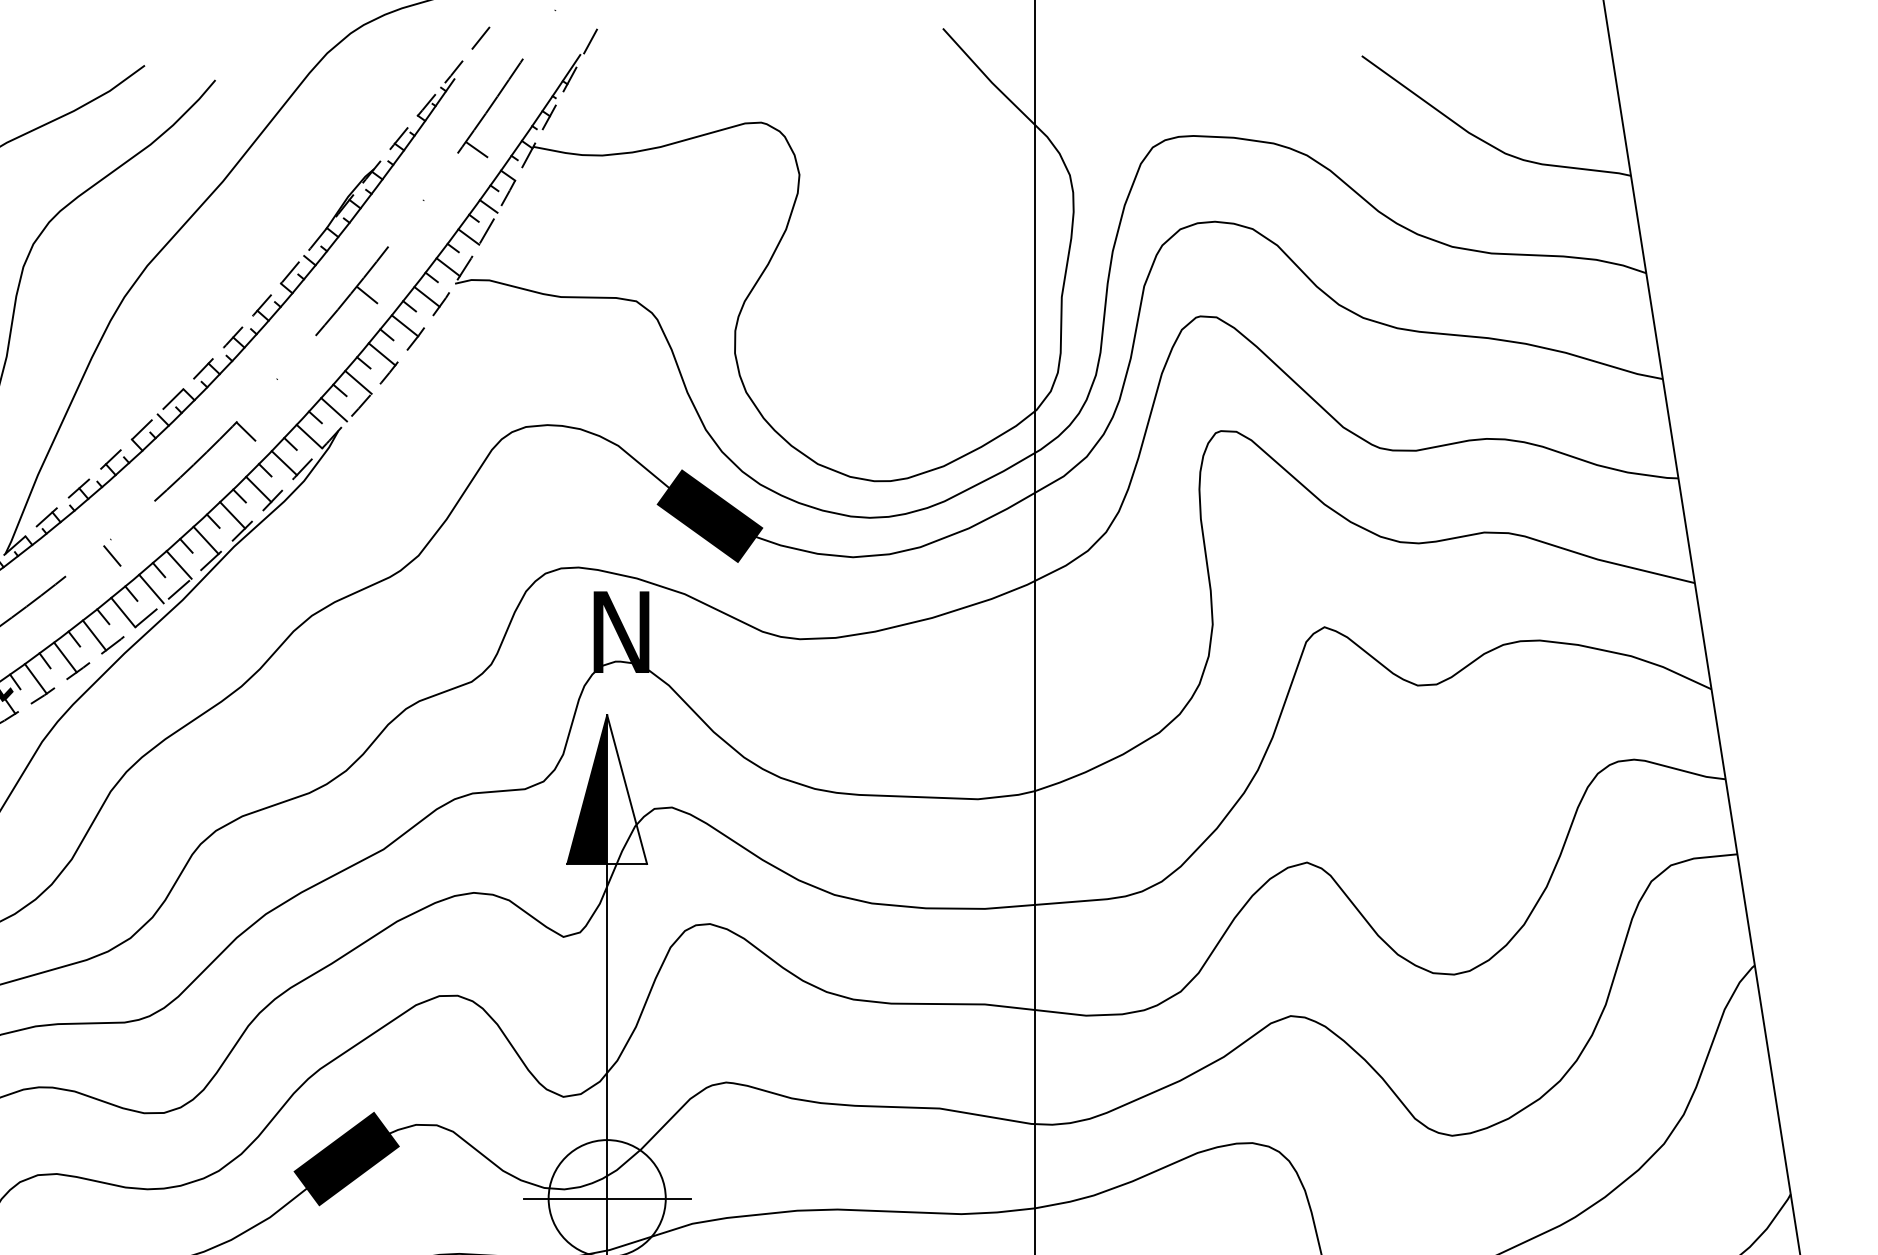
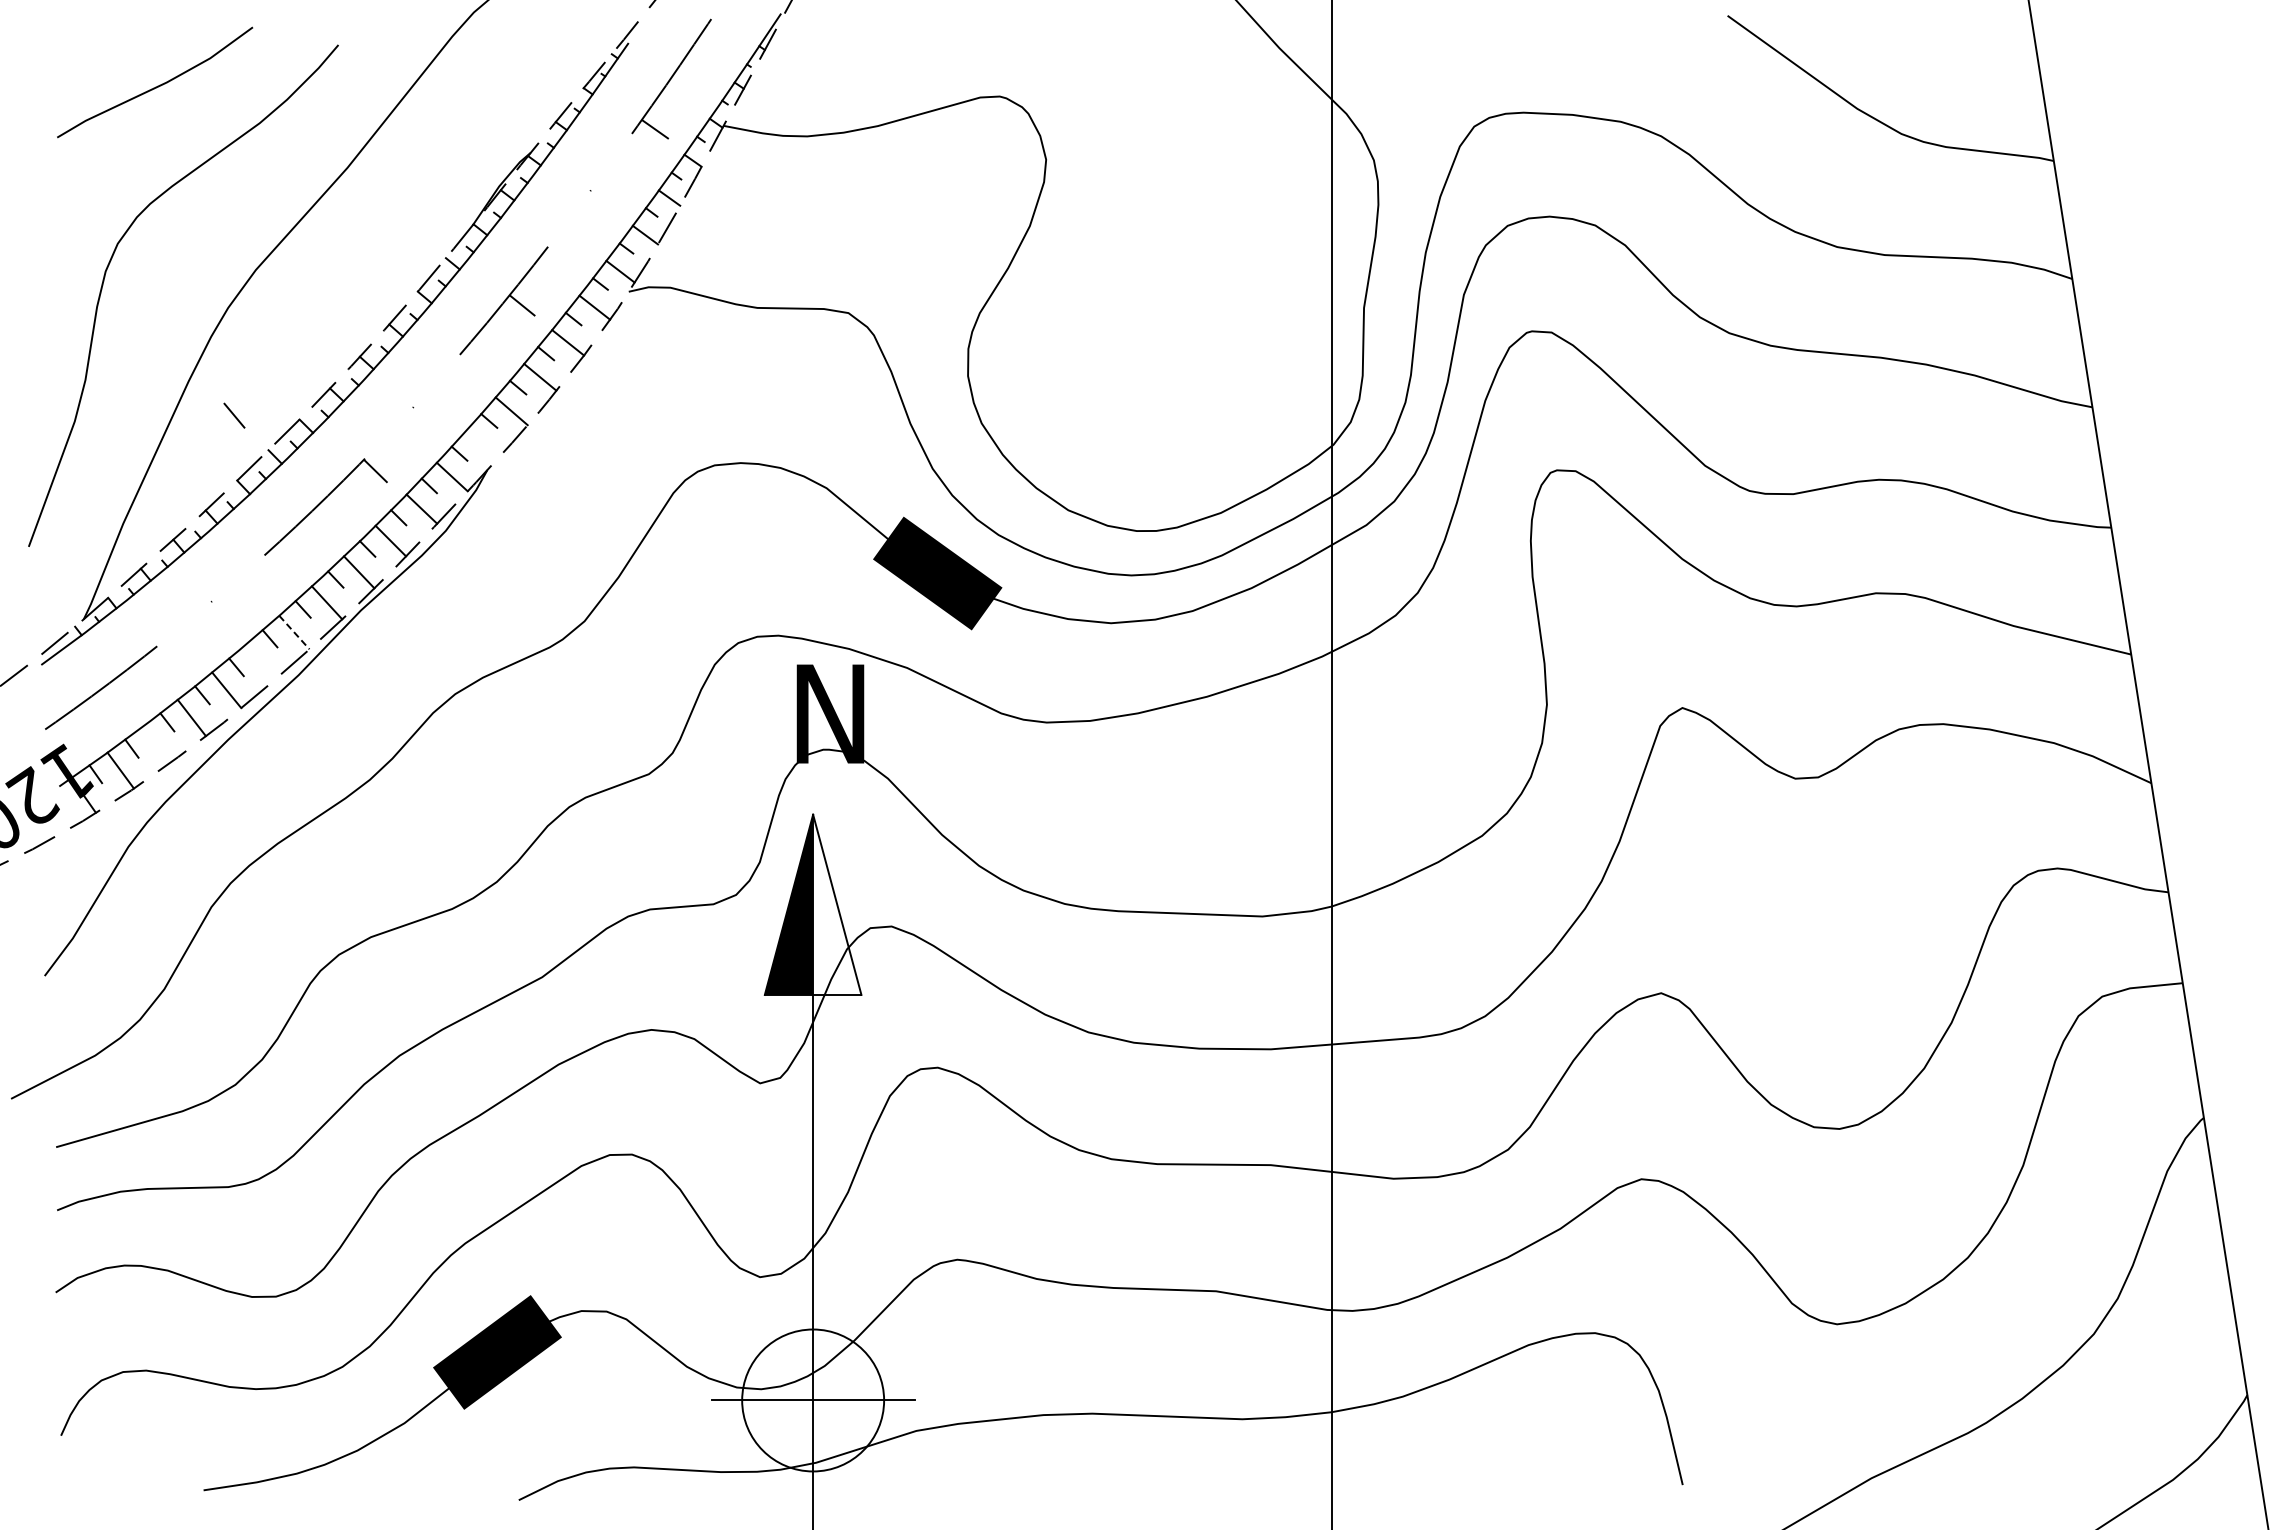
line: (333, 409) -> (481, 444), removed
line: (112, 555) -> (234, 415), moved
line: (179, 564) -> (294, 632), solid -> dashed
line: (151, 588) -> (260, 661), removed
line: (65, 657) -> (156, 744), removed

